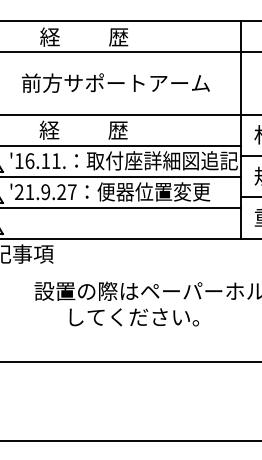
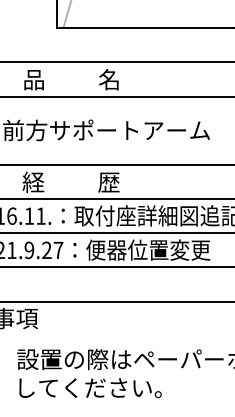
text: (84, 36) -> (72, 79), 経          歴 -> 品          名
text: (134, 317) -> (90, 388), moved

